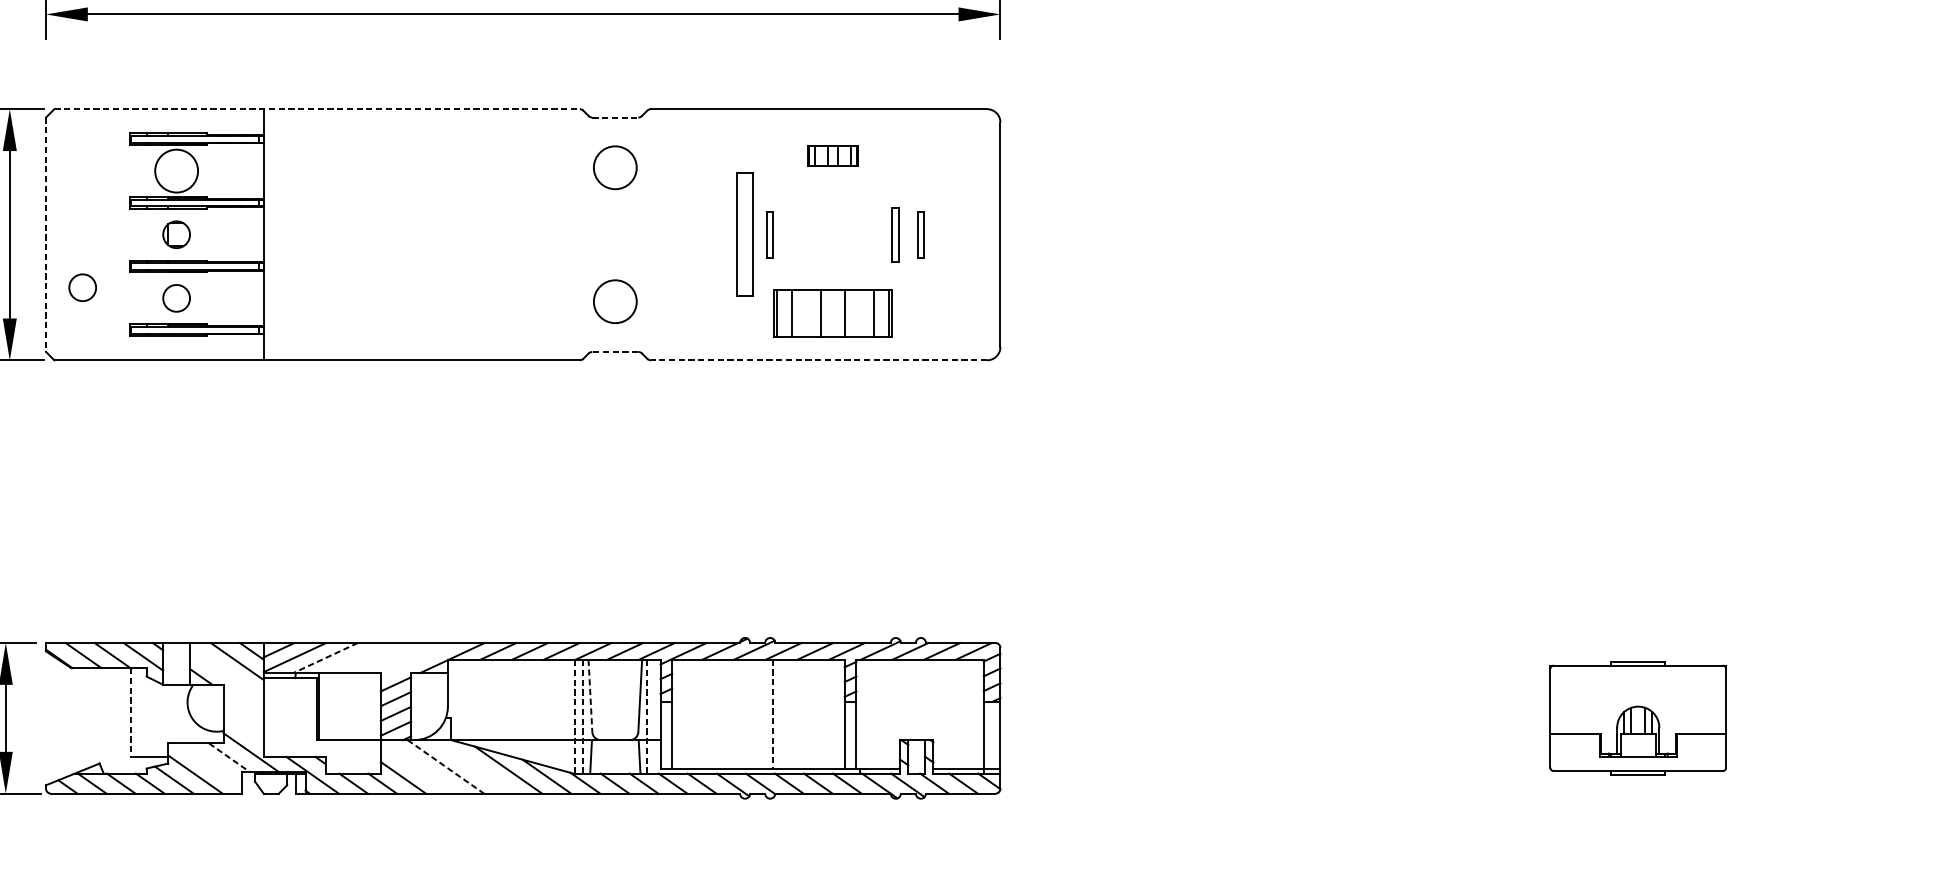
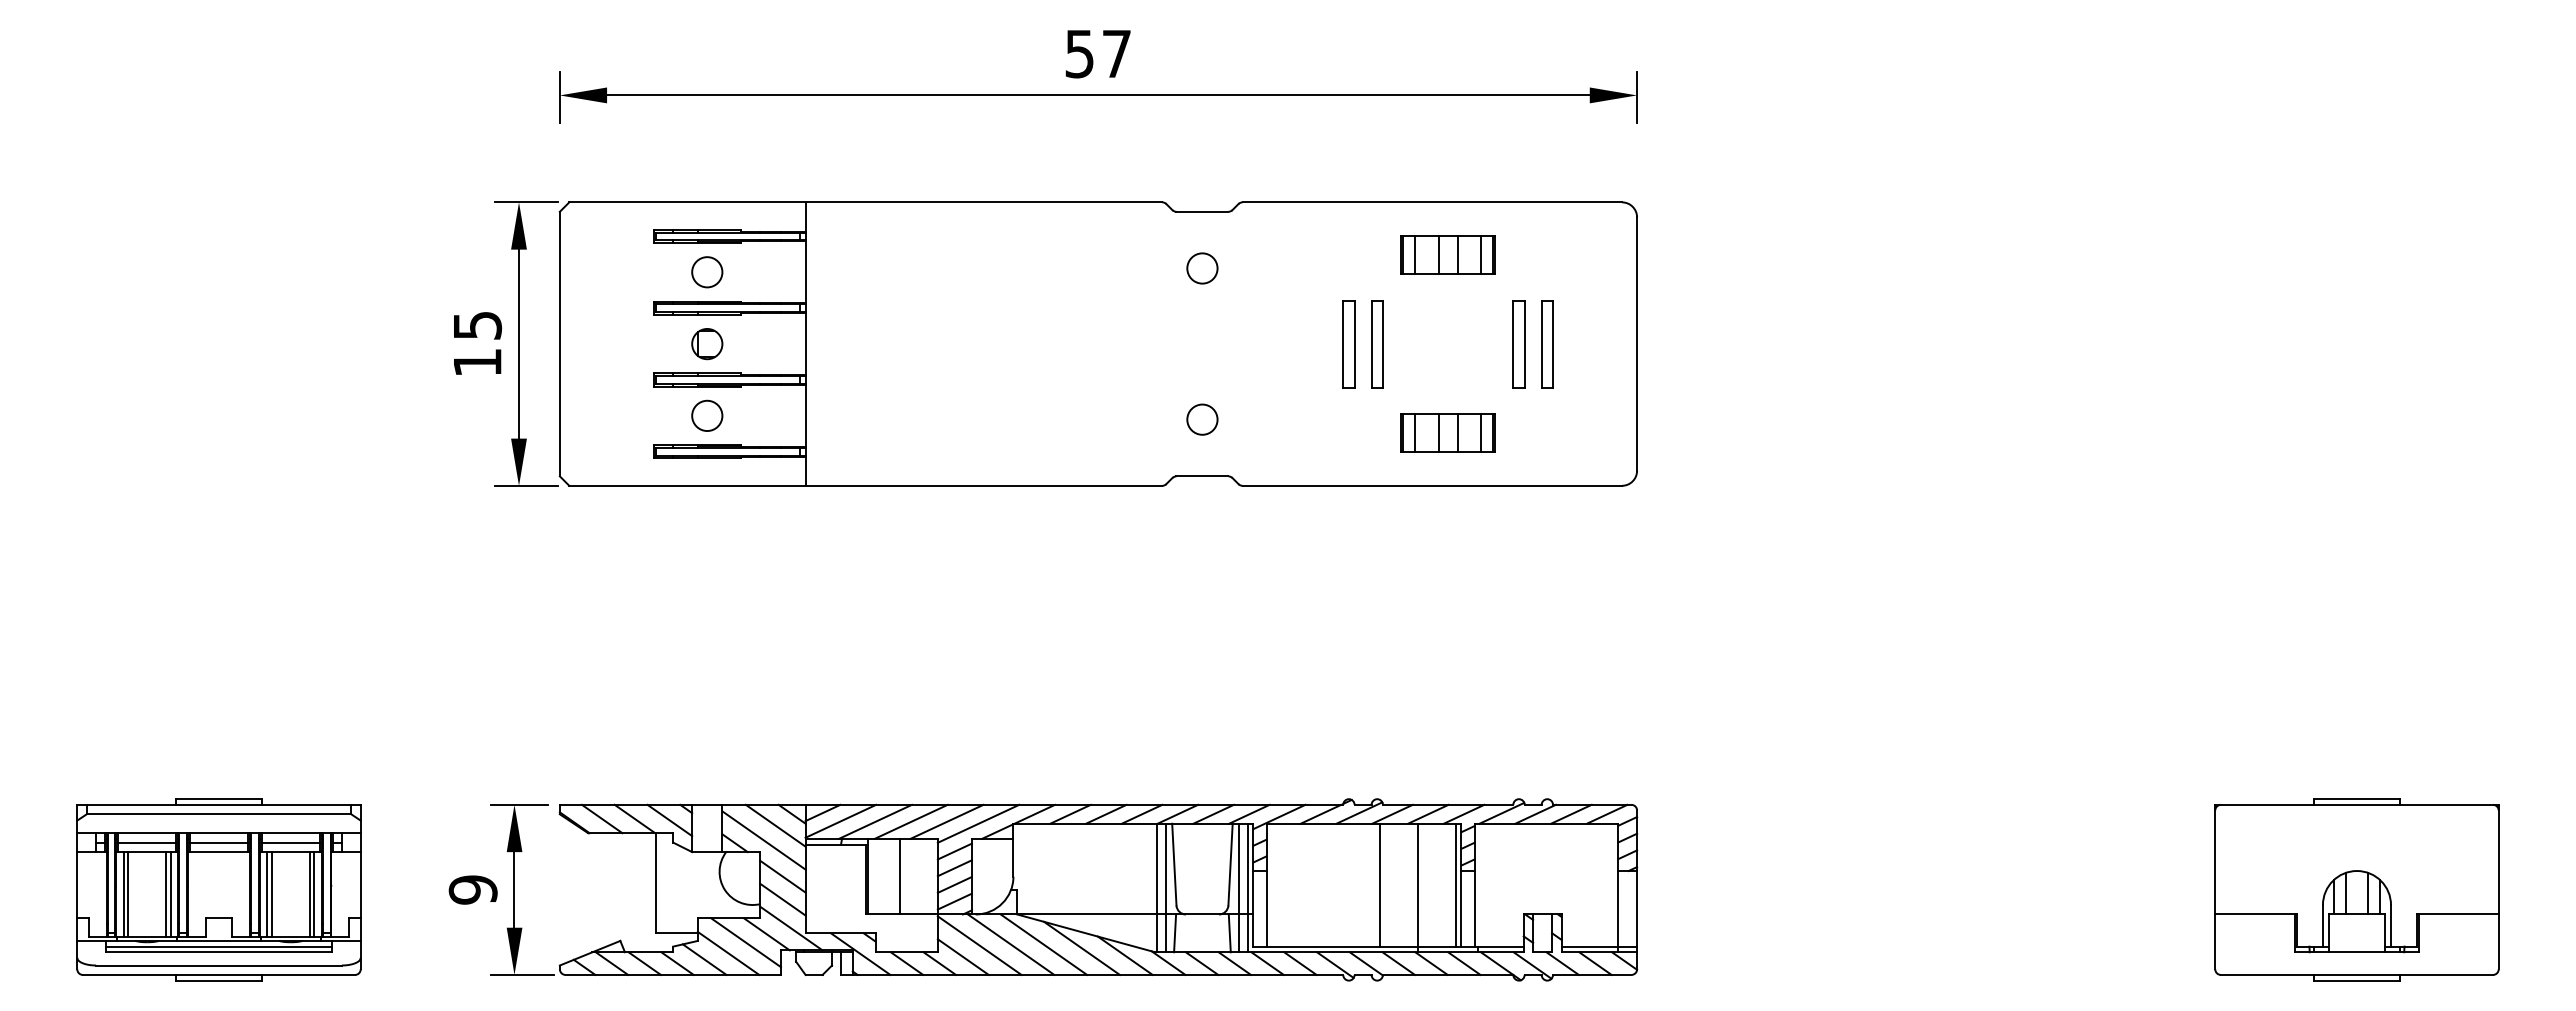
line: (317, 109) -> (866, 202), dashed -> solid
line: (615, 117) -> (1202, 211), dashed -> solid
part: (832, 155) -> (1447, 254), size x1.67
circle: (615, 167) -> (1202, 268), size x0.62
circle: (176, 171) -> (707, 272), size x0.62
line: (45, 235) -> (559, 344), dashed -> solid
part: (744, 235) -> (1348, 344), size x0.62
part: (770, 235) -> (1377, 344), size x1.67
part: (895, 235) -> (1518, 344), size x1.43
part: (921, 235) -> (1547, 344), size x1.67
circle: (82, 287) -> (601, 403), removed
circle: (615, 301) -> (1202, 419), size x0.62
part: (832, 313) -> (1447, 432), size x0.71
line: (614, 352) -> (1201, 476), dashed -> solid
line: (819, 360) -> (1432, 485), dashed -> solid
line: (356, 657) -> (910, 821), added
line: (388, 657) -> (946, 821), added
line: (325, 658) -> (875, 822), dashed -> solid
line: (416, 659) -> (978, 823), added
line: (226, 674) -> (763, 840), added
line: (590, 695) -> (1174, 864), dashed -> solid
line: (243, 706) -> (782, 876), added
line: (347, 706) -> (900, 876), added
line: (131, 712) -> (656, 883), dashed -> solid
line: (839, 713) -> (1455, 884), added
line: (773, 714) -> (1380, 885), dashed -> solid
line: (574, 716) -> (1156, 887), dashed -> solid
line: (583, 716) -> (1166, 887), dashed -> solid
line: (647, 716) -> (1238, 887), dashed -> solid
line: (656, 716) -> (1248, 887), added
line: (805, 716) -> (1417, 887), added
part: (1637, 717) -> (2356, 889), size x1.43
line: (243, 726) -> (782, 899), added
line: (229, 757) -> (767, 934), dashed -> solid
line: (211, 764) -> (746, 942), added
line: (446, 766) -> (1011, 944), dashed -> solid
line: (474, 766) -> (1043, 944), added
line: (417, 767) -> (979, 945), added

